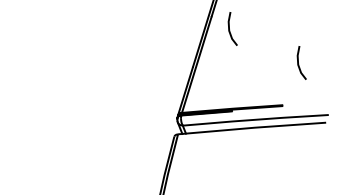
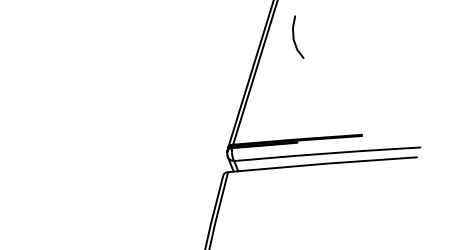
line: (299, 64) -> (383, 82), removed

